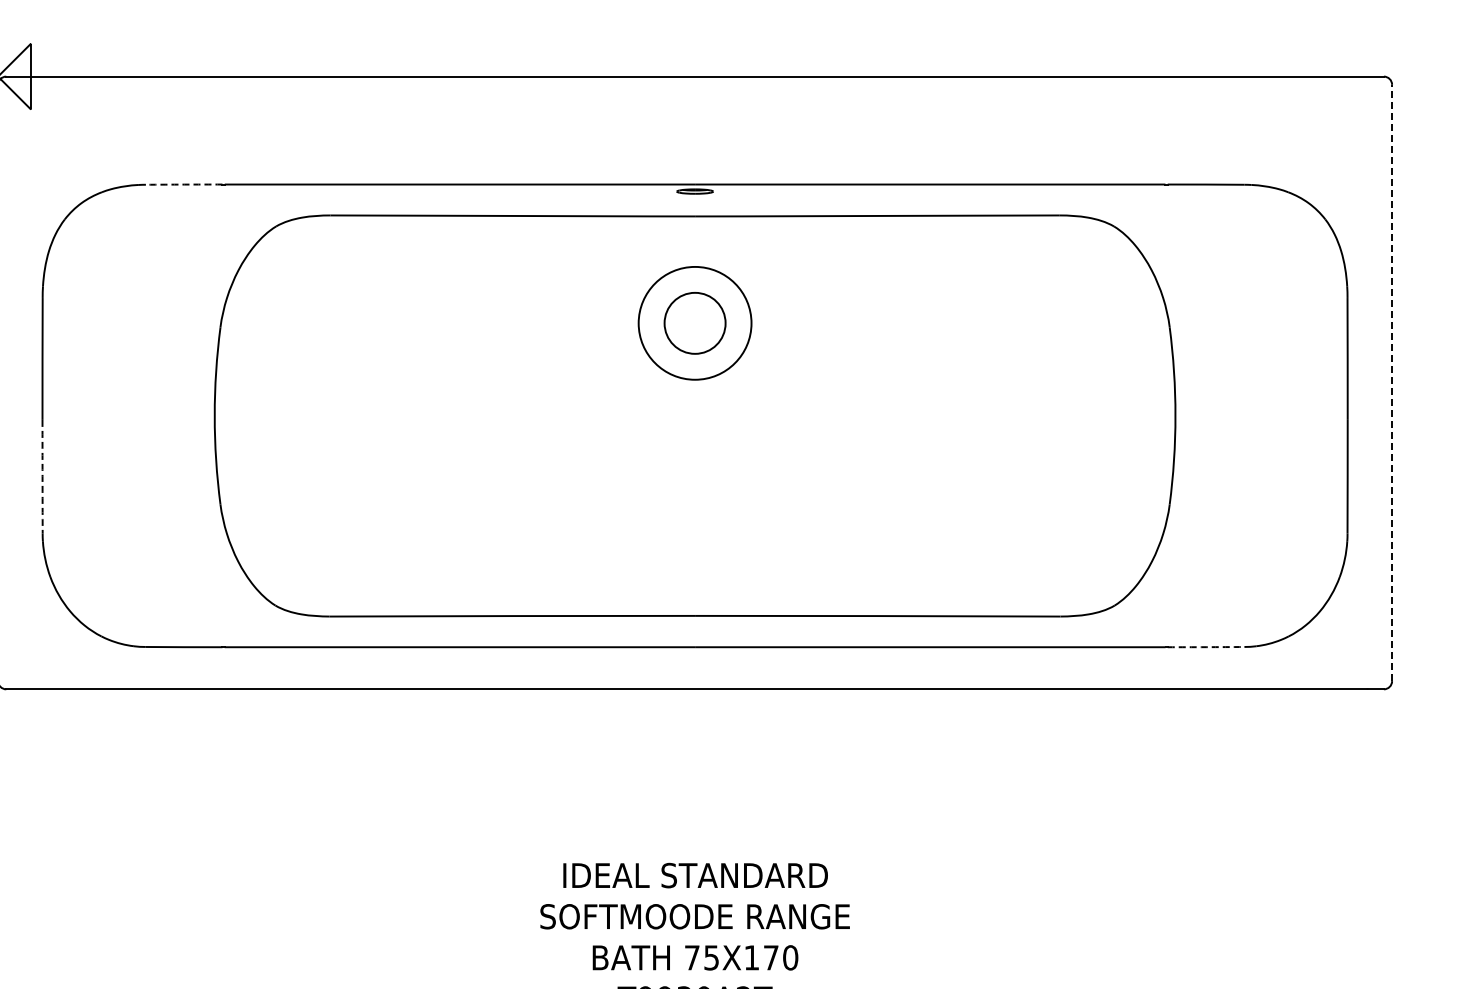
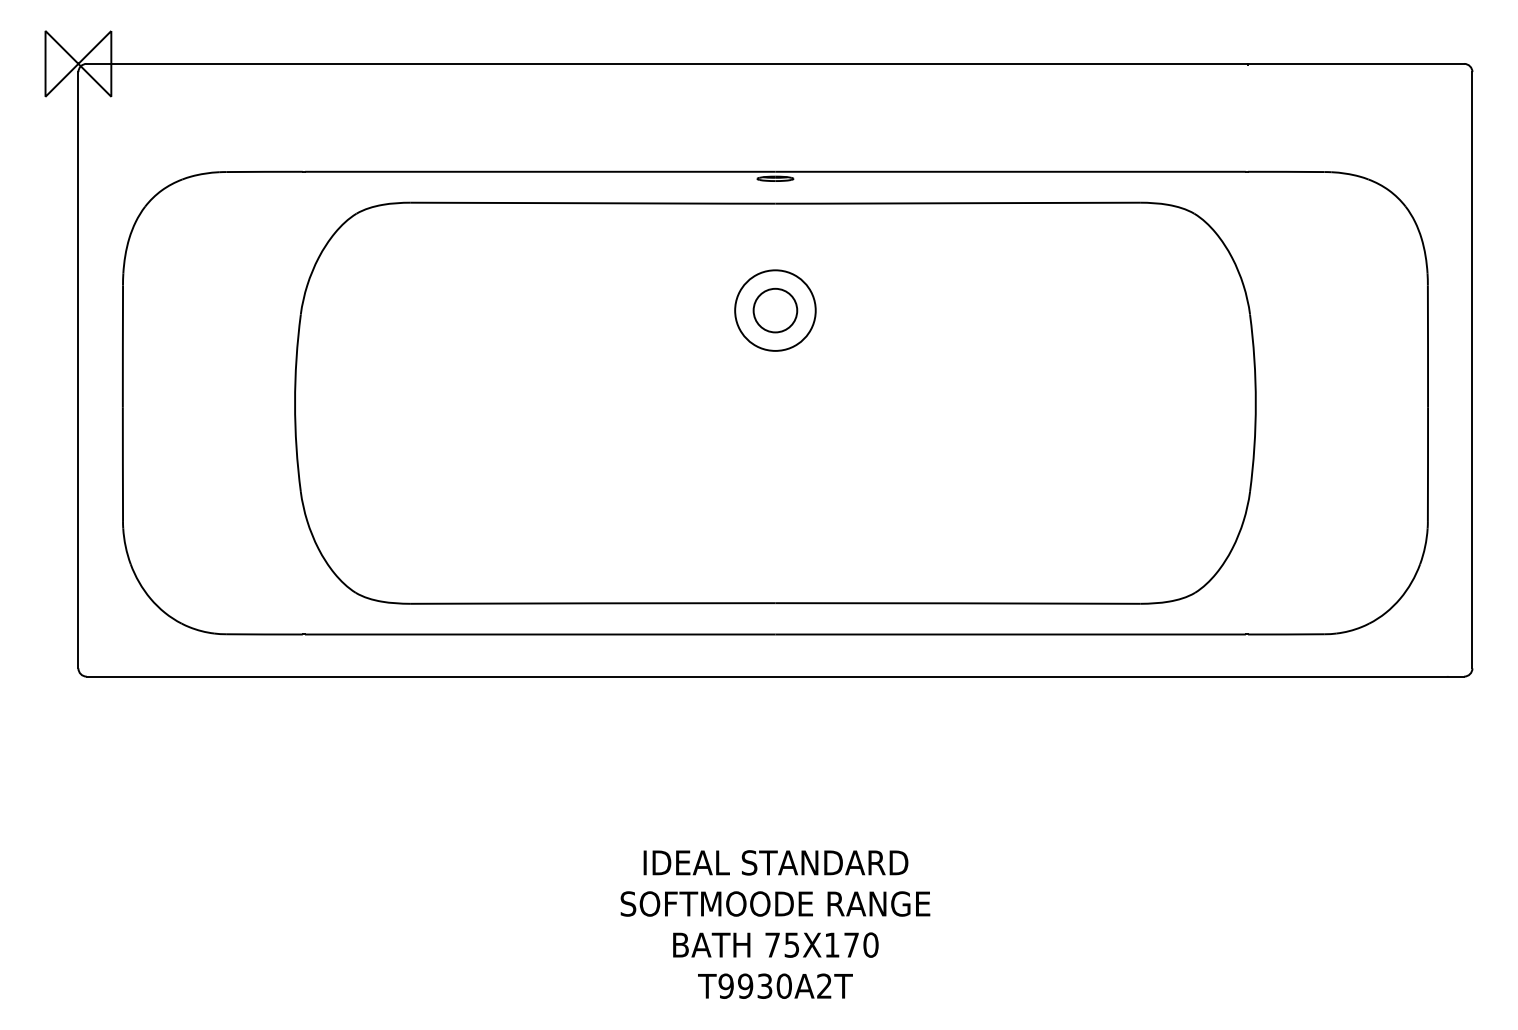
arc: (184, 184) -> (264, 171), dashed -> solid
circle: (695, 323) -> (775, 310), size x0.71
circle: (695, 323) -> (775, 310), size x0.71
line: (1392, 382) -> (1472, 369), dashed -> solid
arc: (42, 477) -> (122, 464), dashed -> solid
arc: (1206, 647) -> (1286, 634), dashed -> solid

